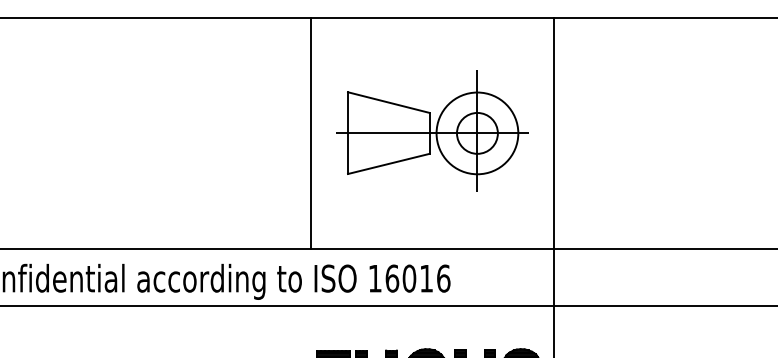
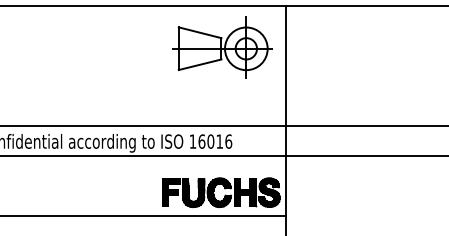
part: (431, 130) -> (222, 47), moved
line: (311, 132) -> (159, 65), removed

